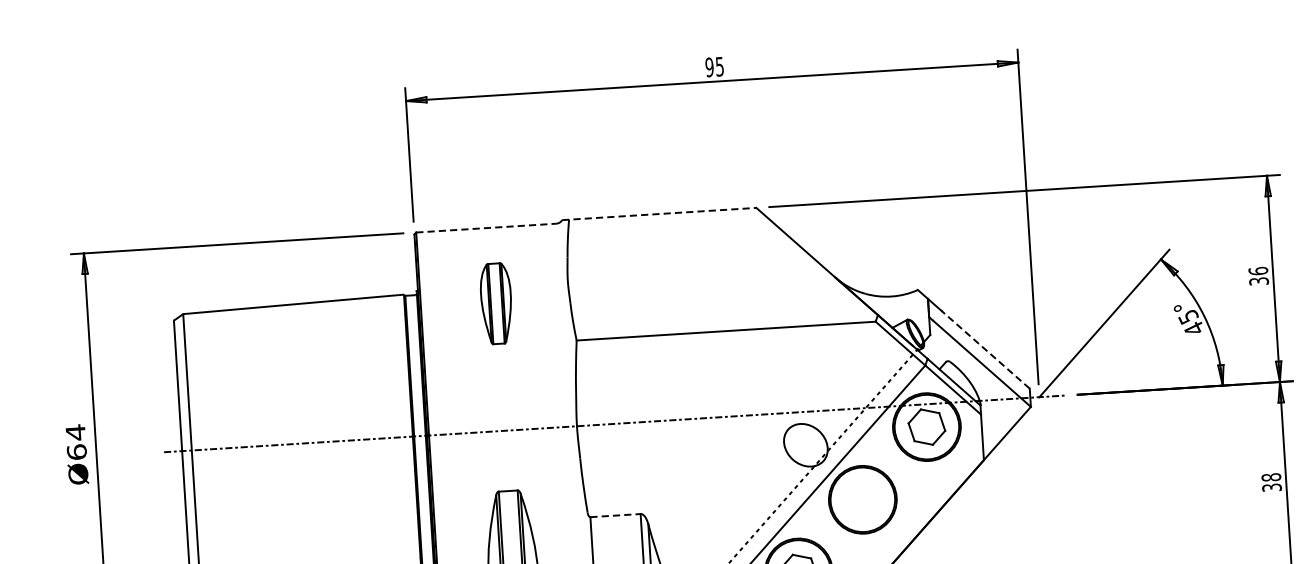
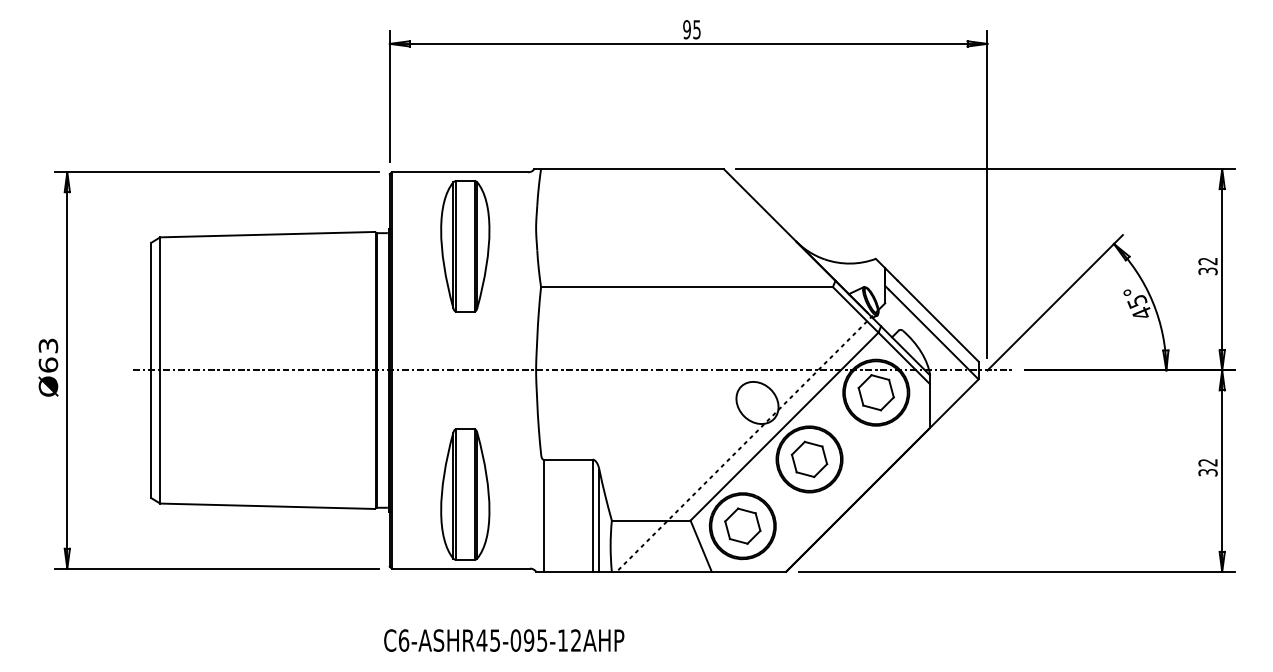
line: (659, 214) -> (629, 169), dashed -> solid
line: (486, 228) -> (460, 172), dashed -> solid
text: (1257, 271) -> (1207, 261), 36 -> 32
part: (496, 303) -> (465, 246), size x1.67
line: (985, 349) -> (937, 320), dashed -> solid
text: (75, 432) -> (48, 345), Ø64 -> Ø63
text: (1270, 477) -> (1207, 462), 38 -> 32
part: (862, 499) -> (809, 459), added
line: (615, 515) -> (568, 459), dashed -> solid

